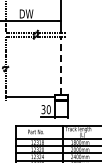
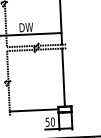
line: (61, 65) -> (63, 77), dashed -> solid
text: (43, 108) -> (47, 121), 30 -> 50

